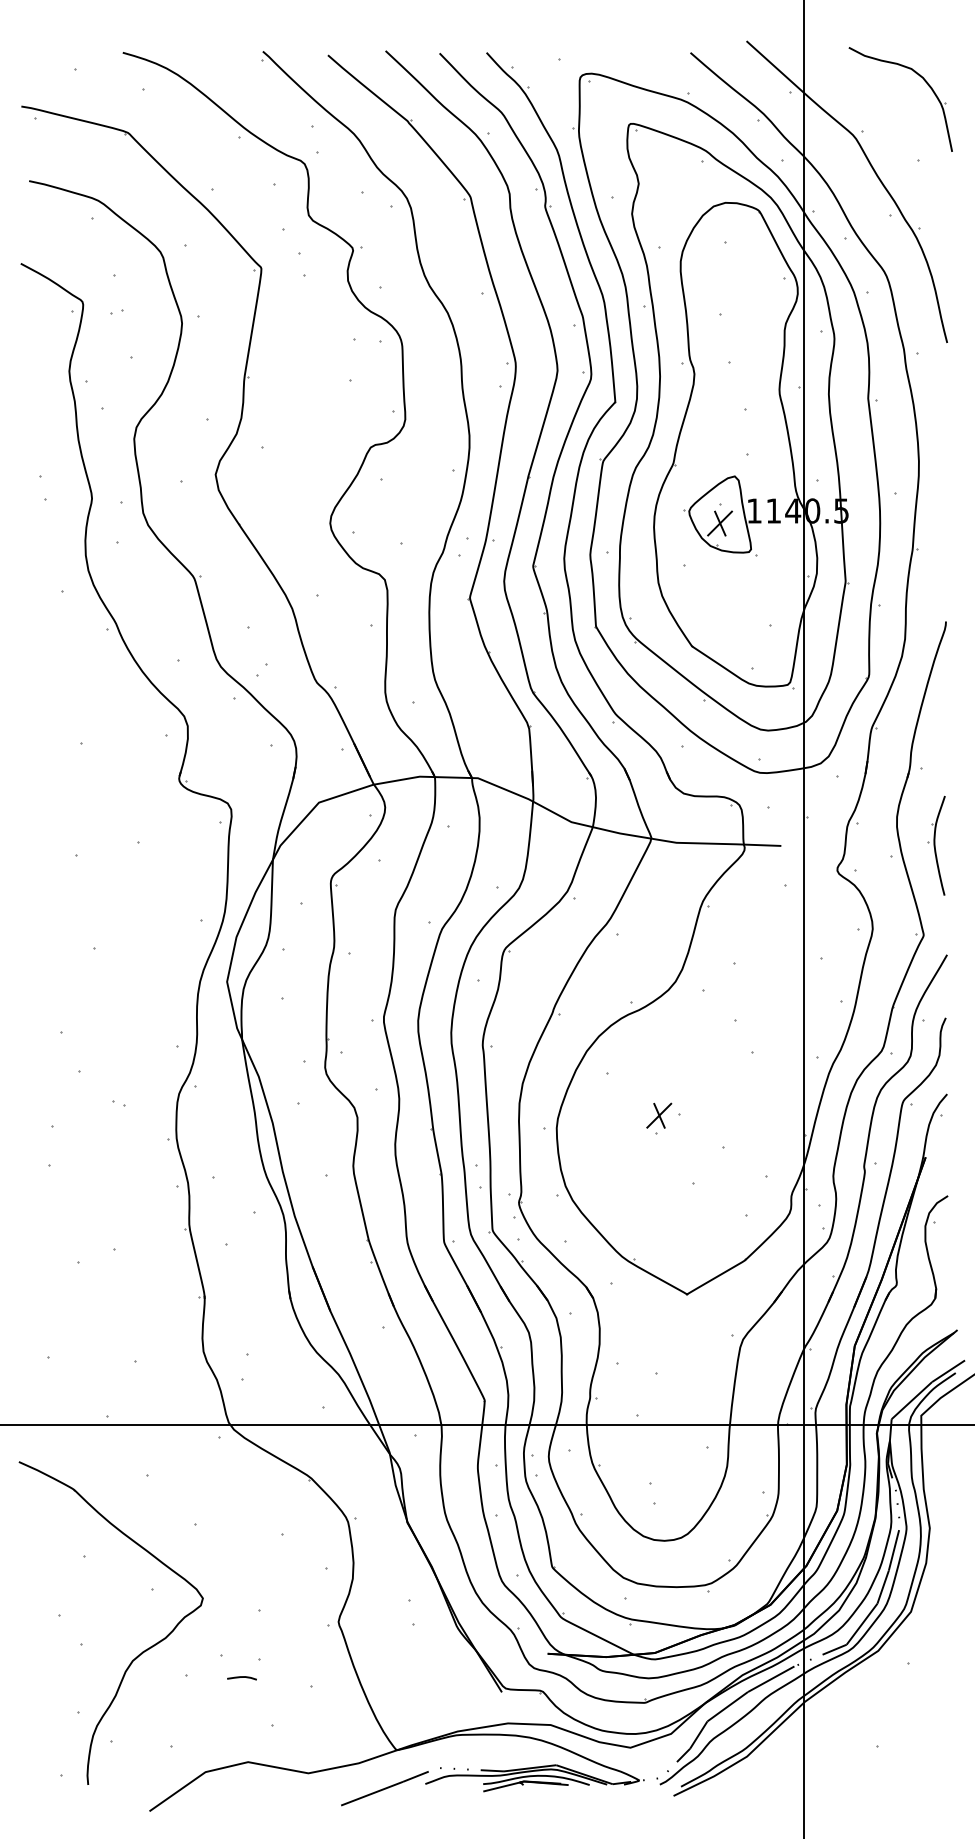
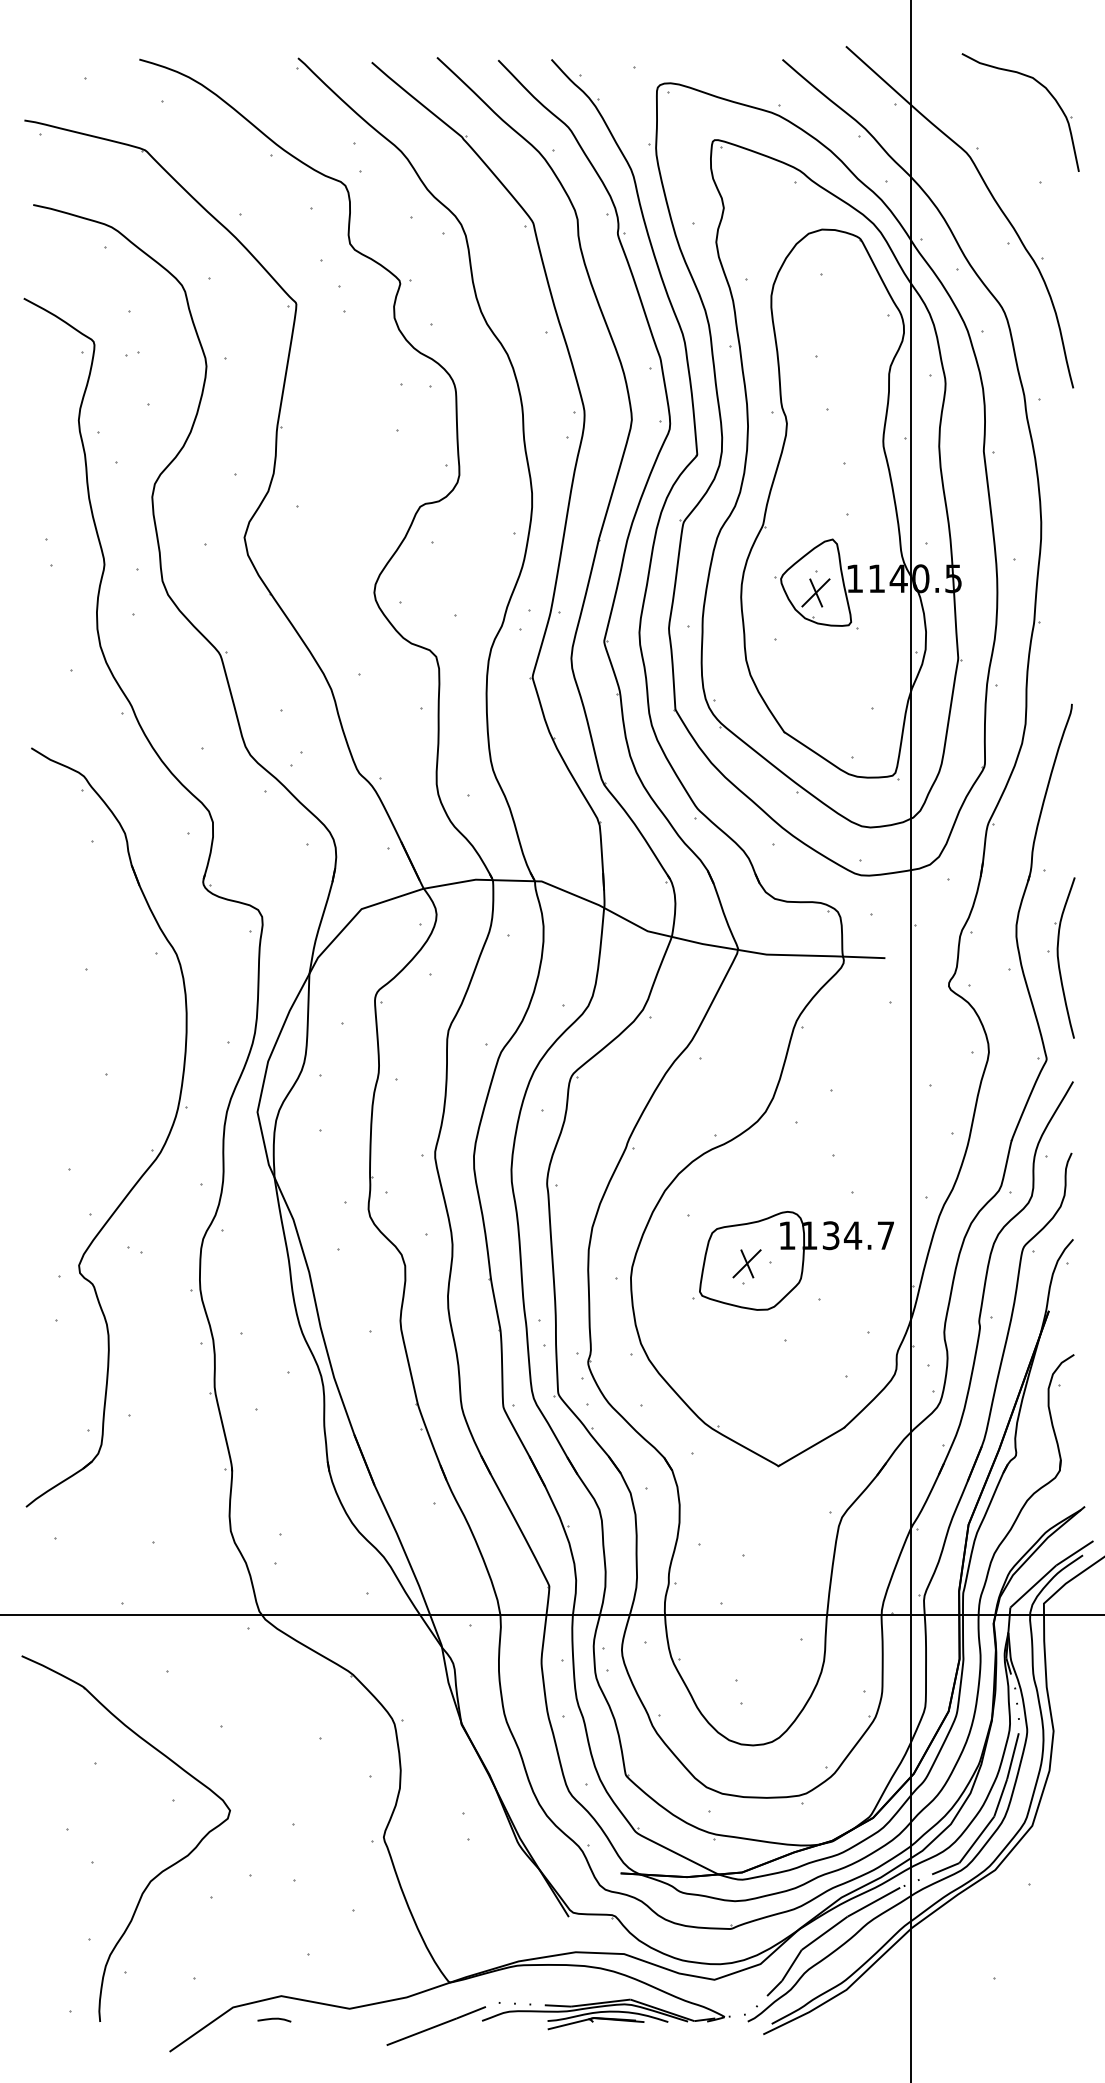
part: (936, 845) -> (1061, 957), size x1.43
part: (133, 1015) -> (151, 1150), added
part: (699, 1112) -> (792, 1260), added
curve: (242, 1677) -> (274, 2019), moved

